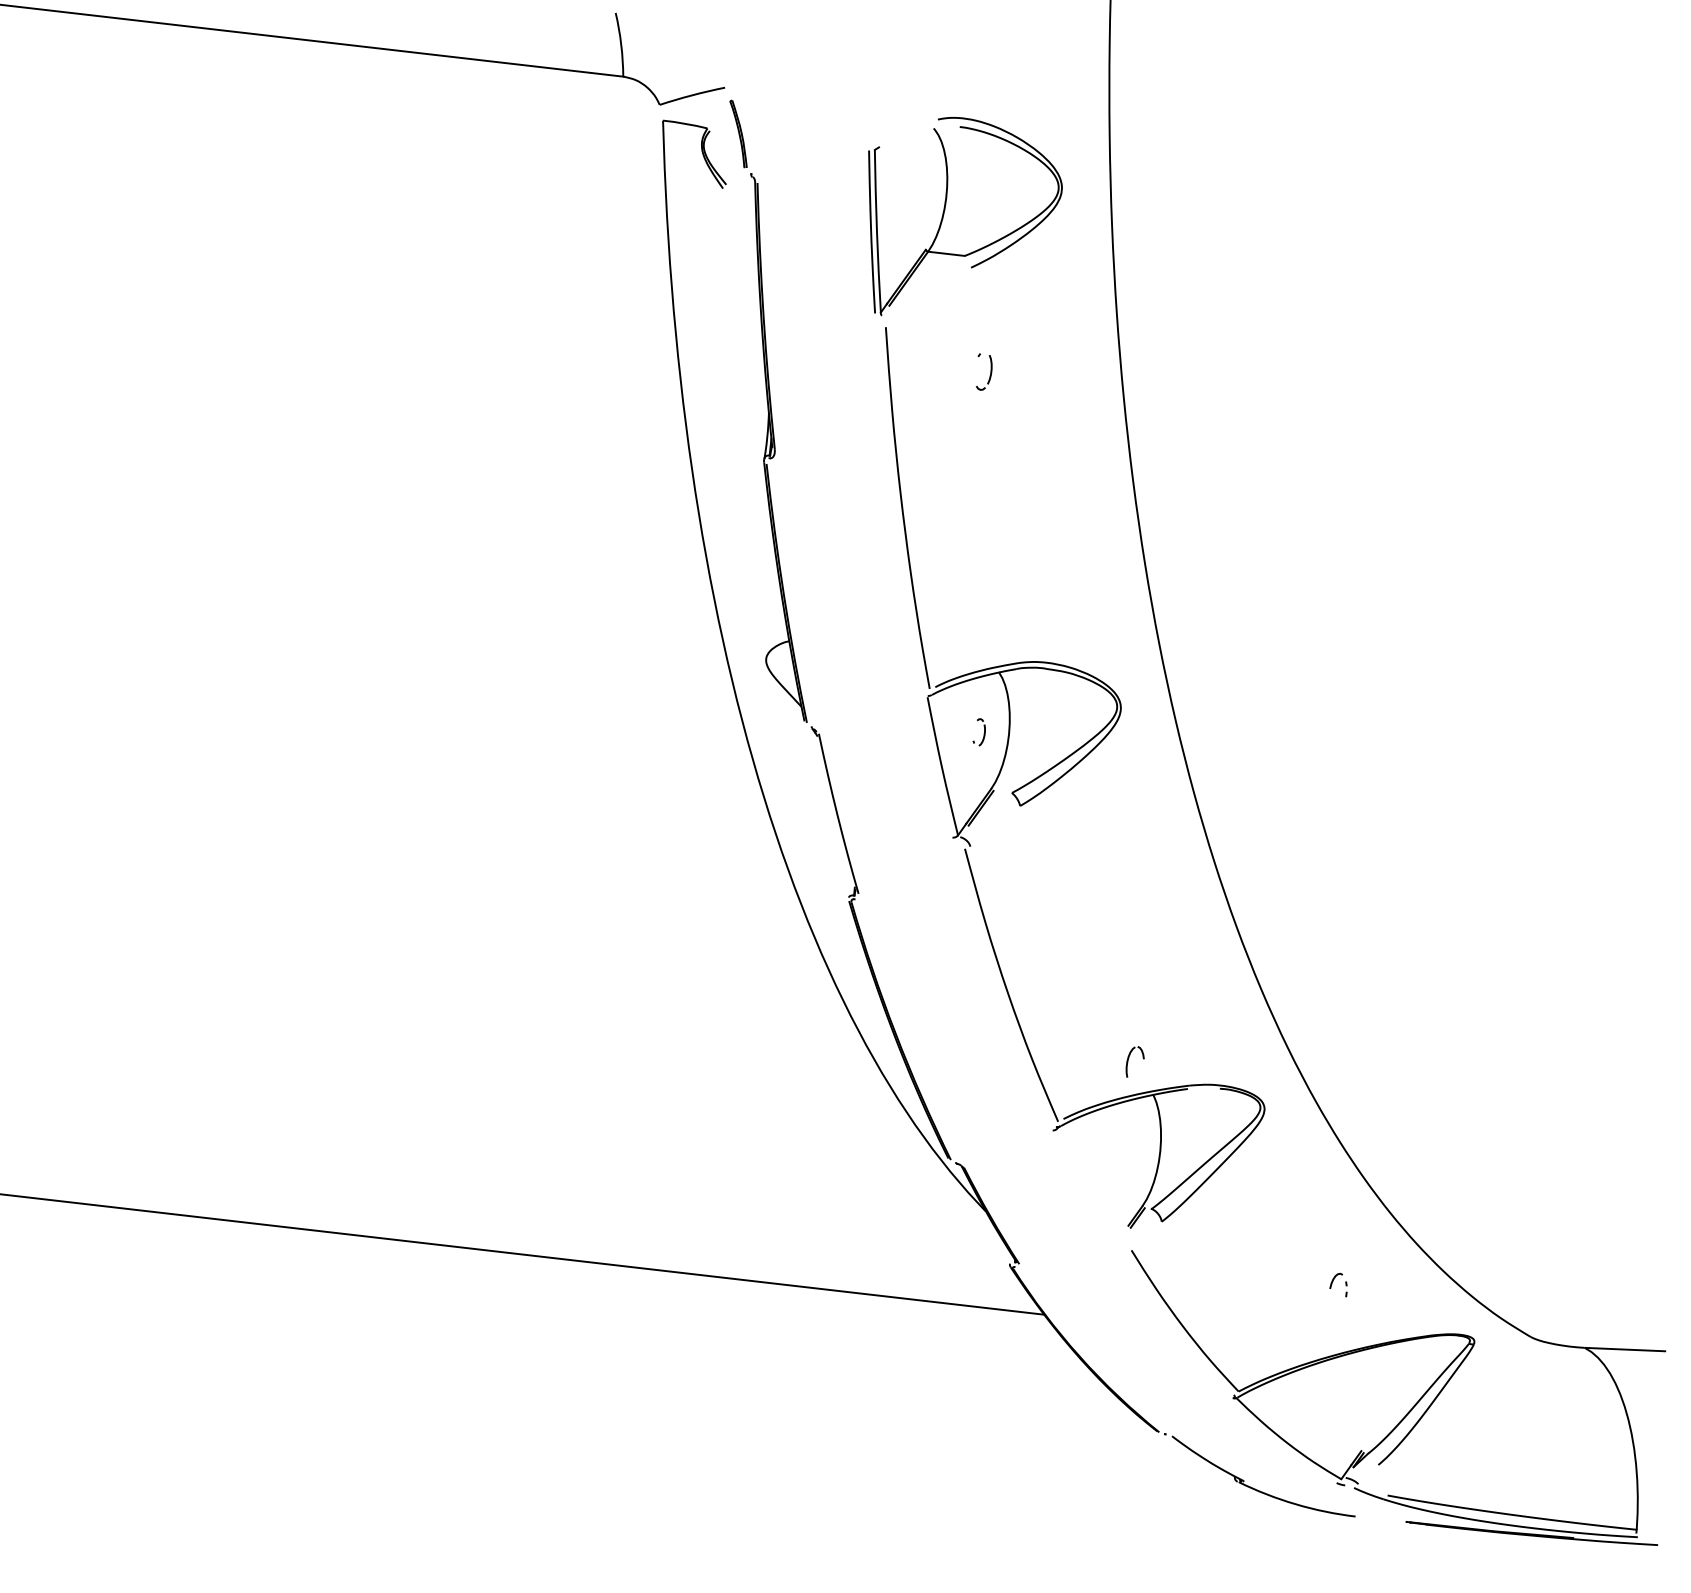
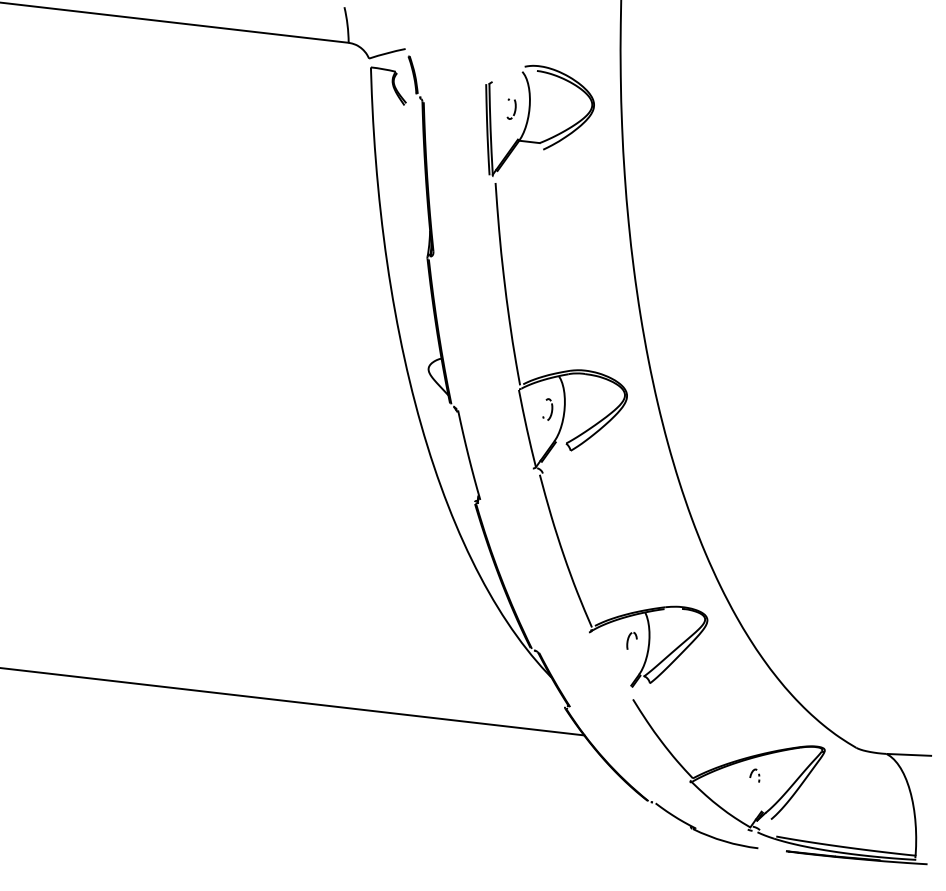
part: (984, 371) -> (511, 108), moved
part: (978, 732) -> (547, 409), size x1.43
part: (1134, 1061) -> (631, 640), moved
part: (1337, 1284) -> (754, 775), moved

